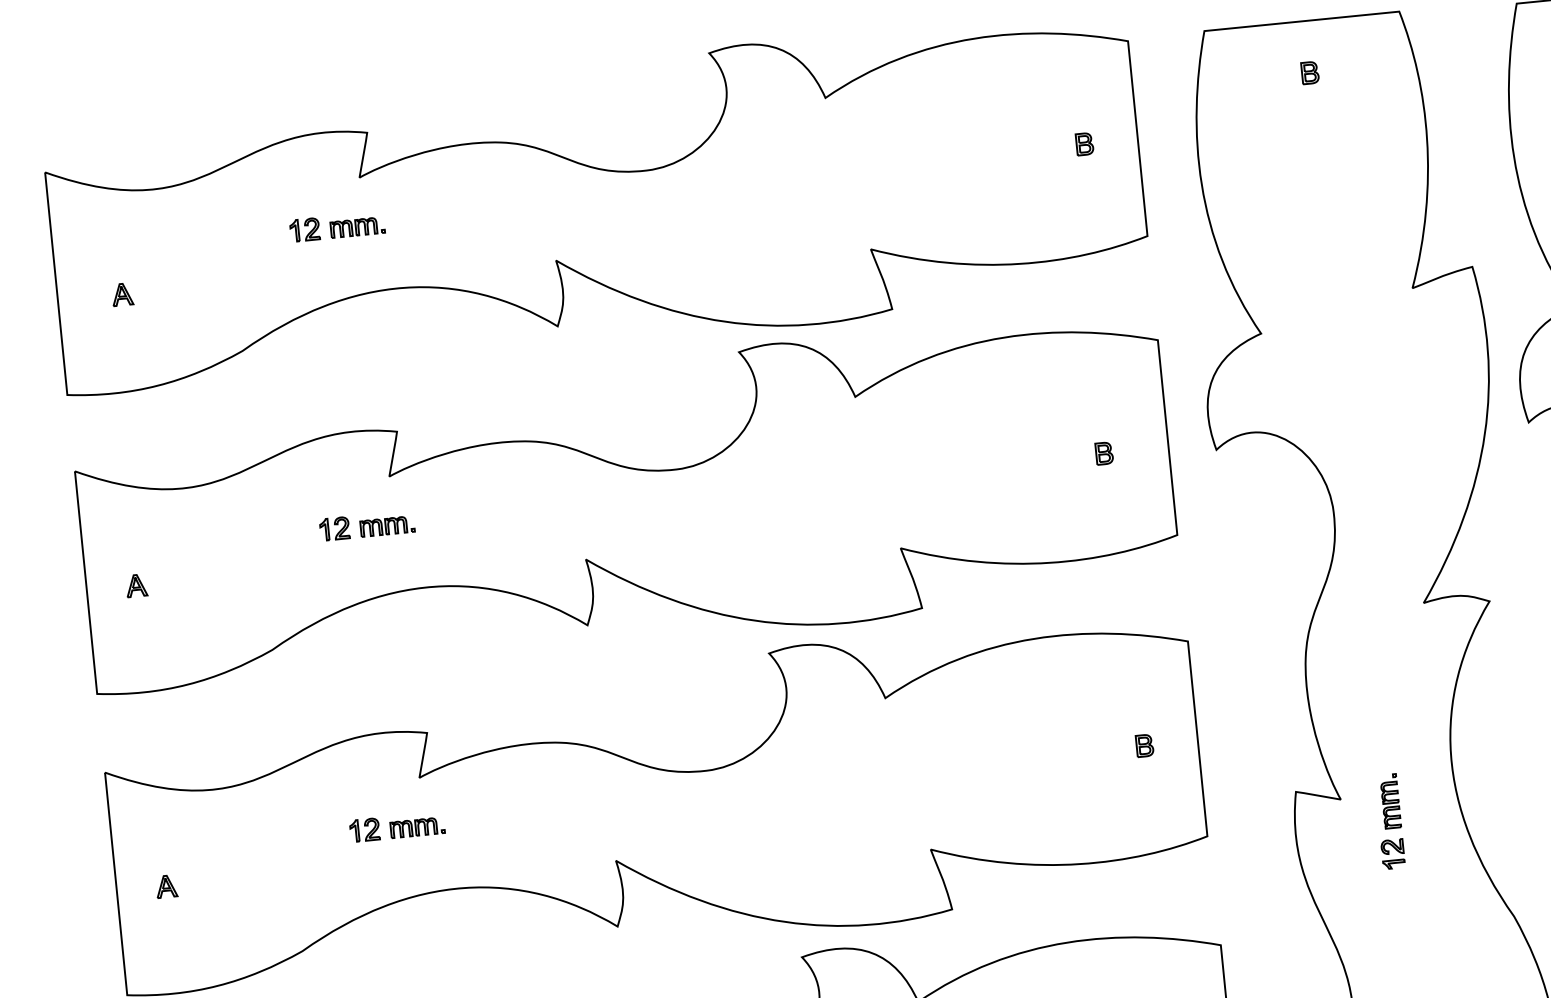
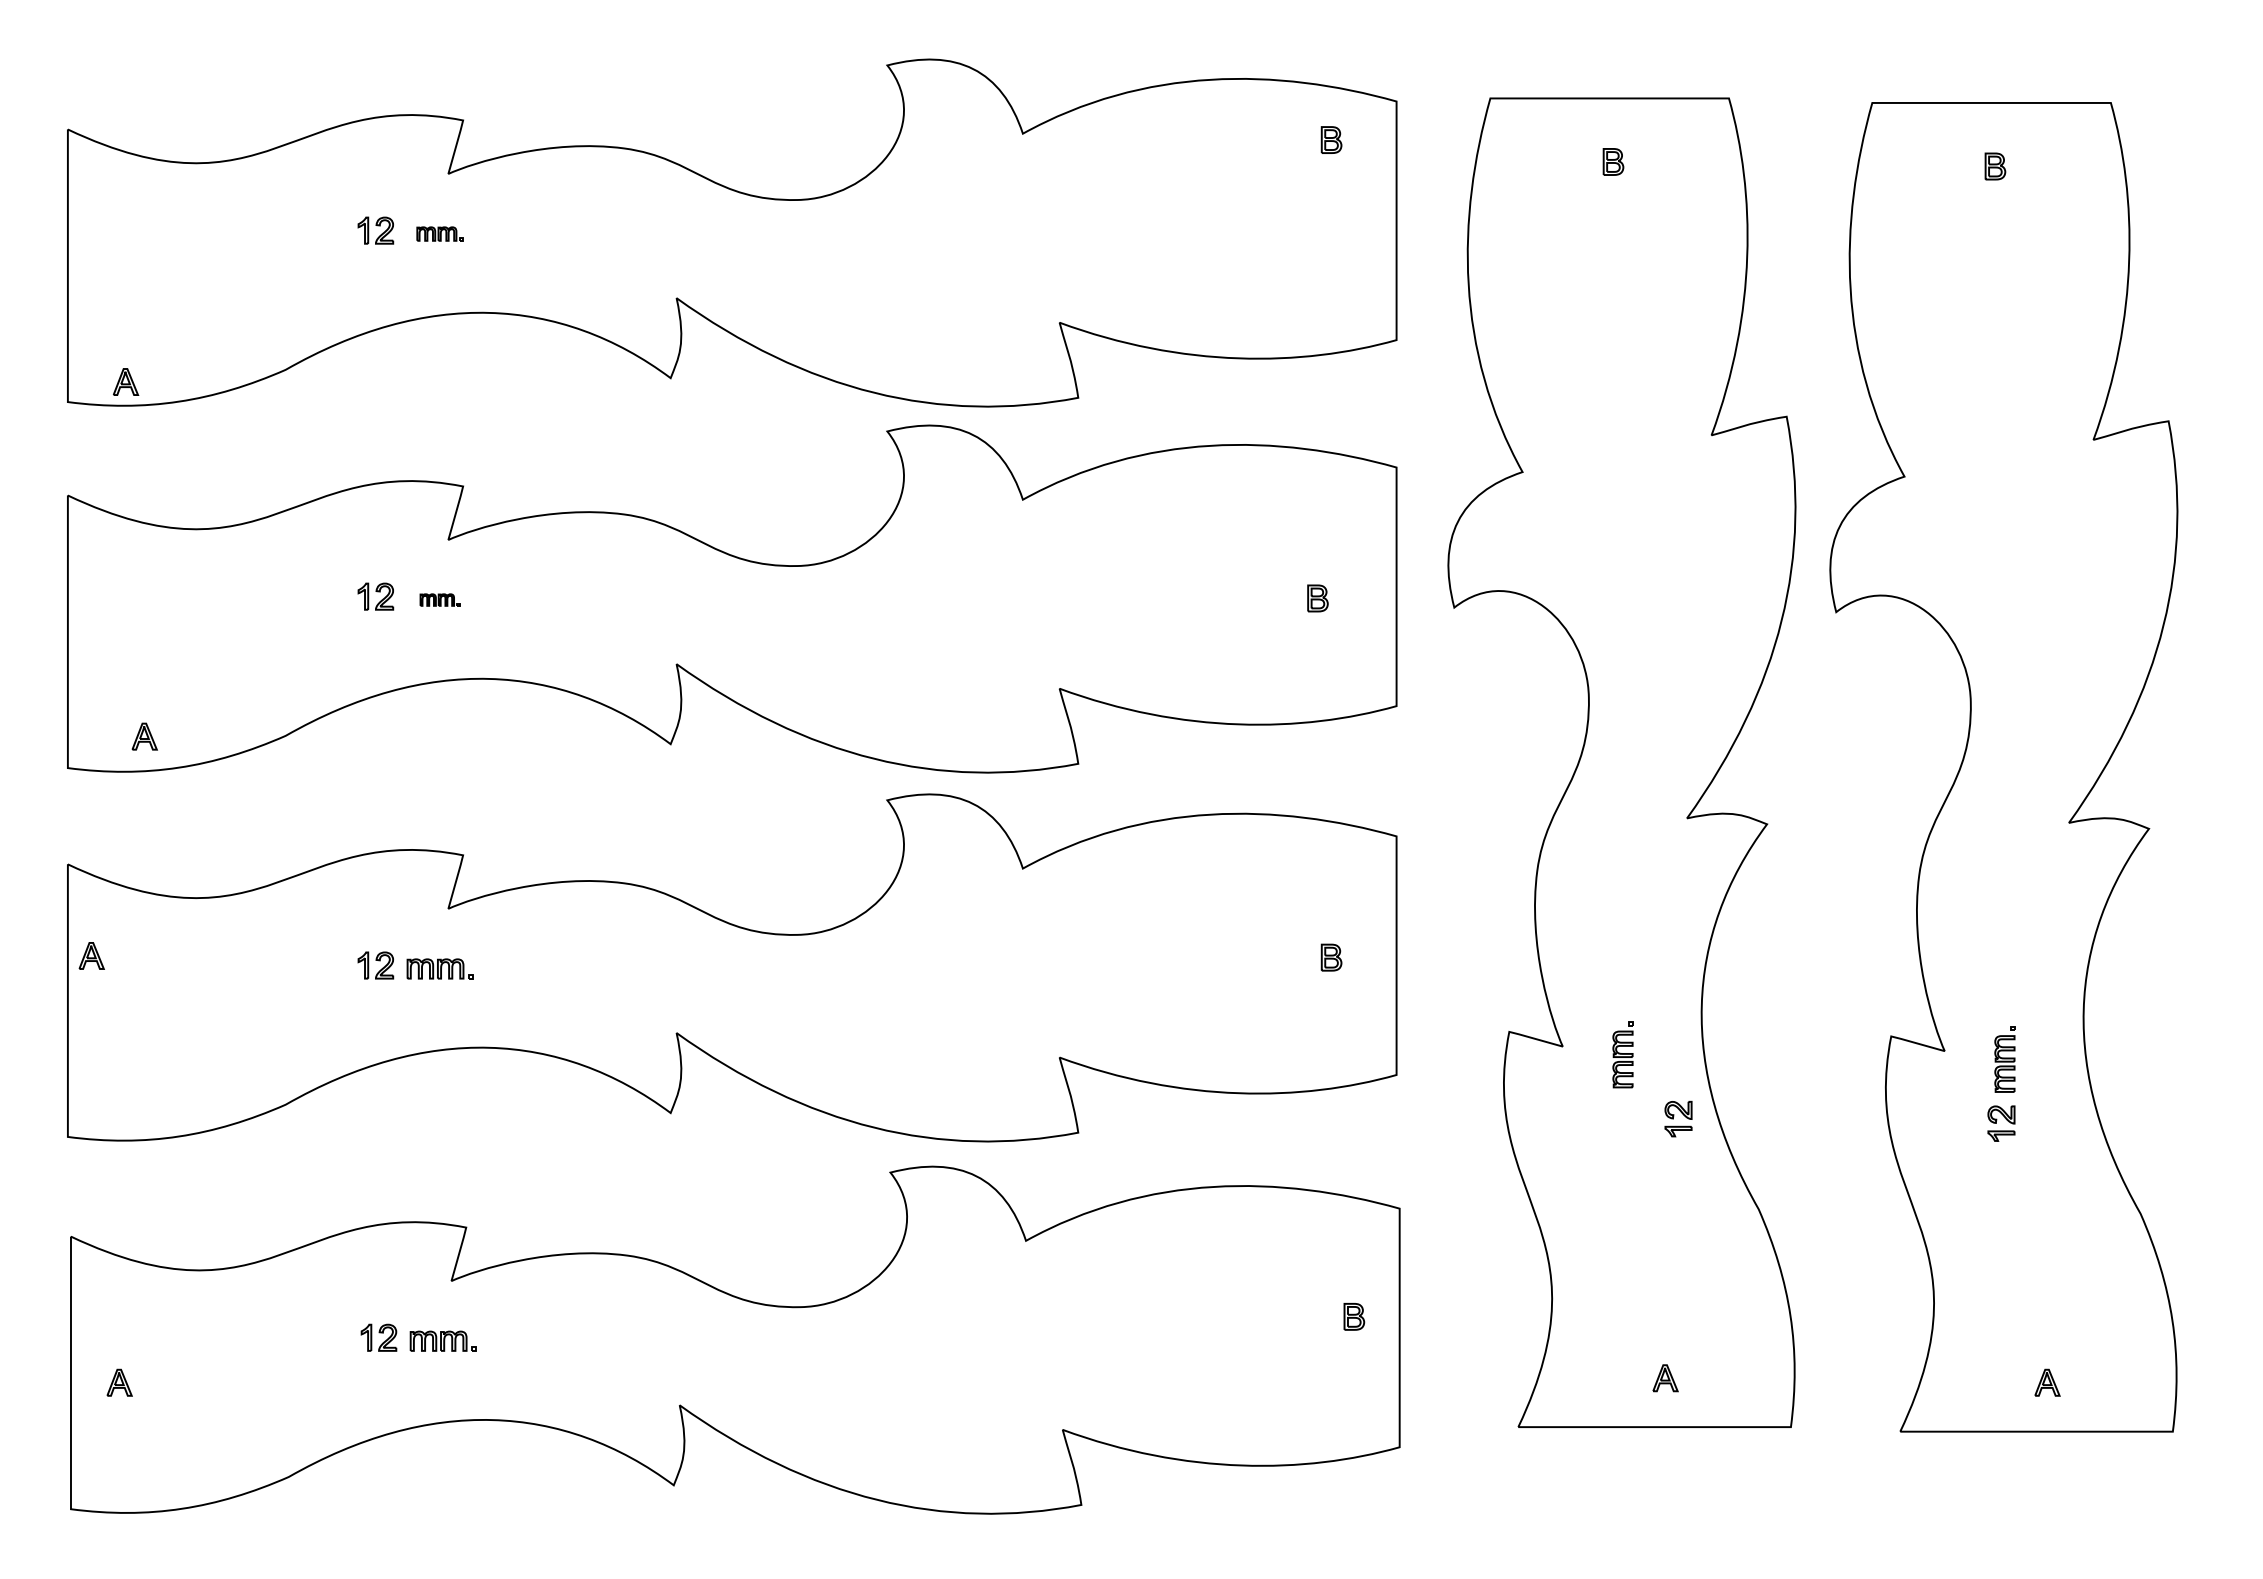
part: (1084, 143) -> (1331, 139), moved
part: (357, 227) -> (439, 233), size x0.7
part: (122, 294) -> (126, 381), moved
part: (386, 525) -> (439, 599), size x0.6
part: (136, 585) -> (144, 736), moved
part: (1393, 853) -> (1678, 1118), moved
part: (166, 886) -> (91, 955), moved

